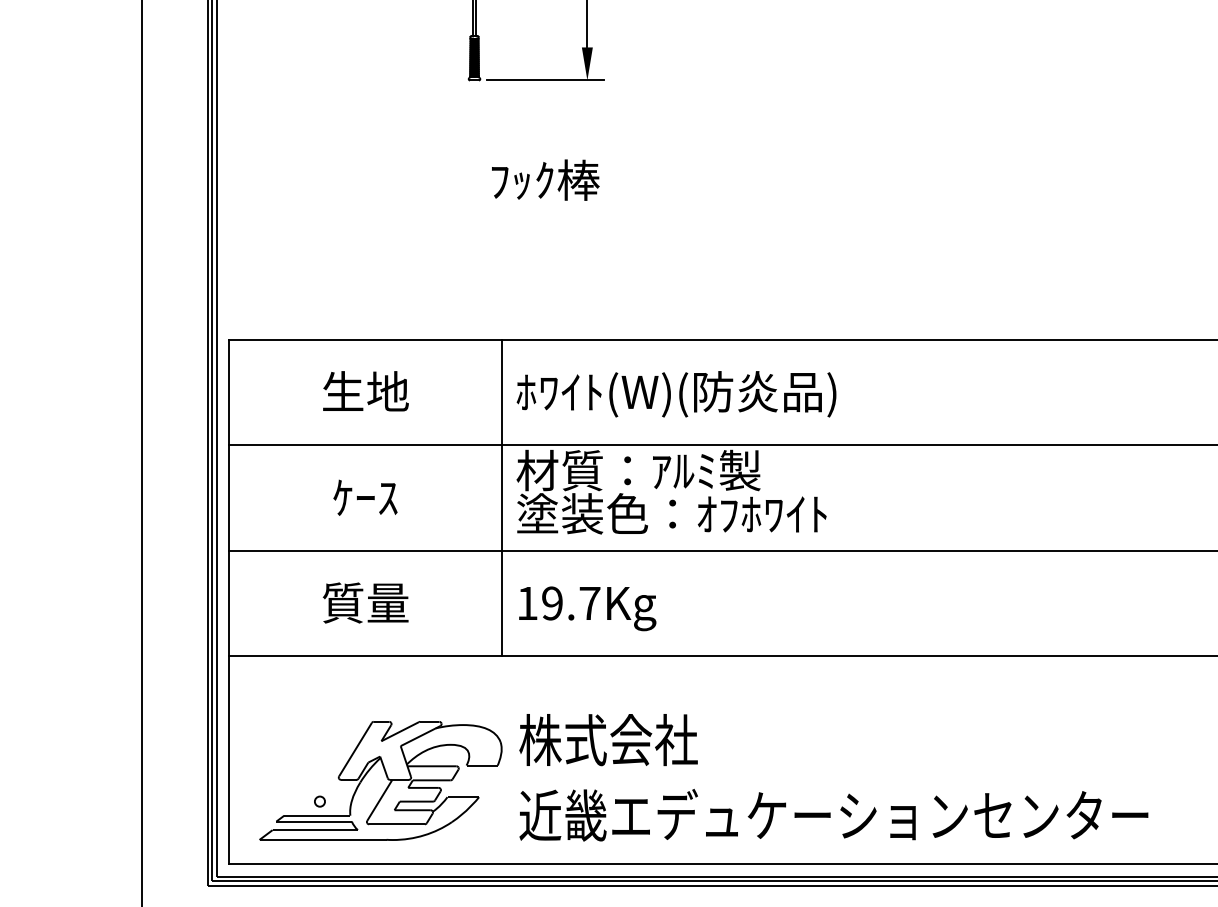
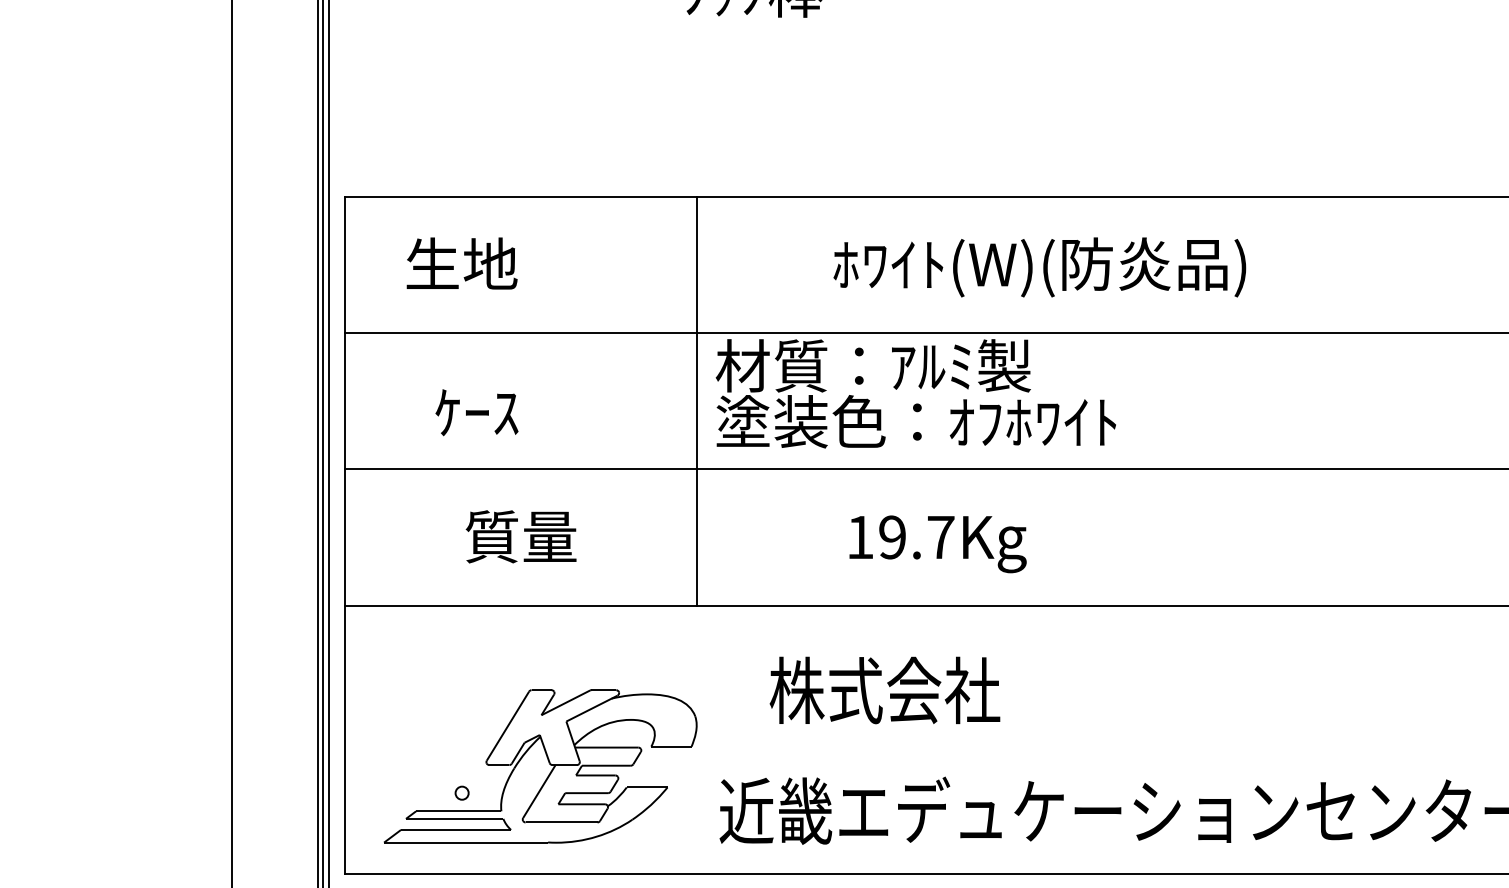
text: (365, 391) -> (461, 263), moved
text: (676, 394) -> (1039, 267), moved
text: (365, 497) -> (477, 412), moved
text: (587, 608) -> (937, 543), moved
text: (608, 740) -> (884, 691), moved

